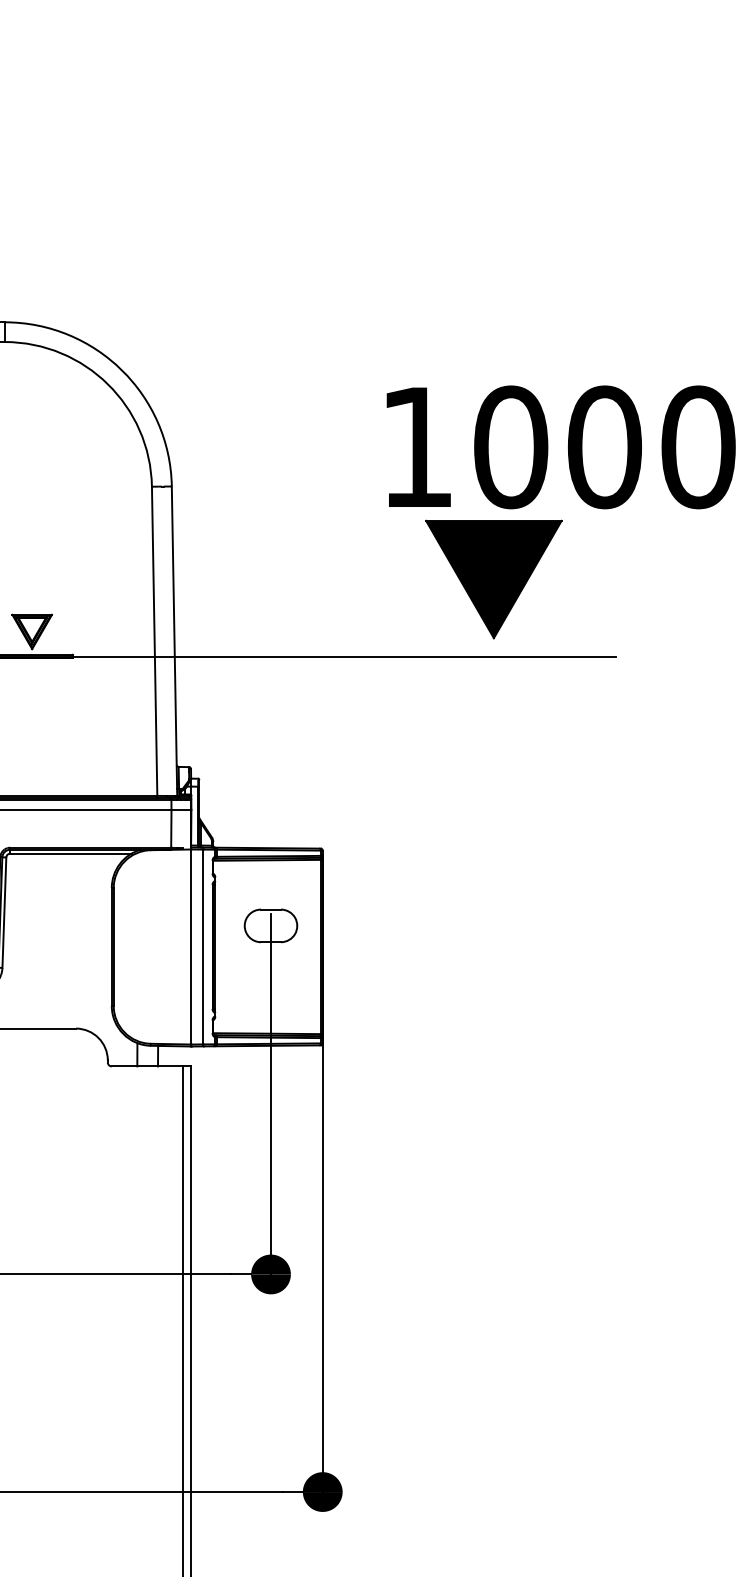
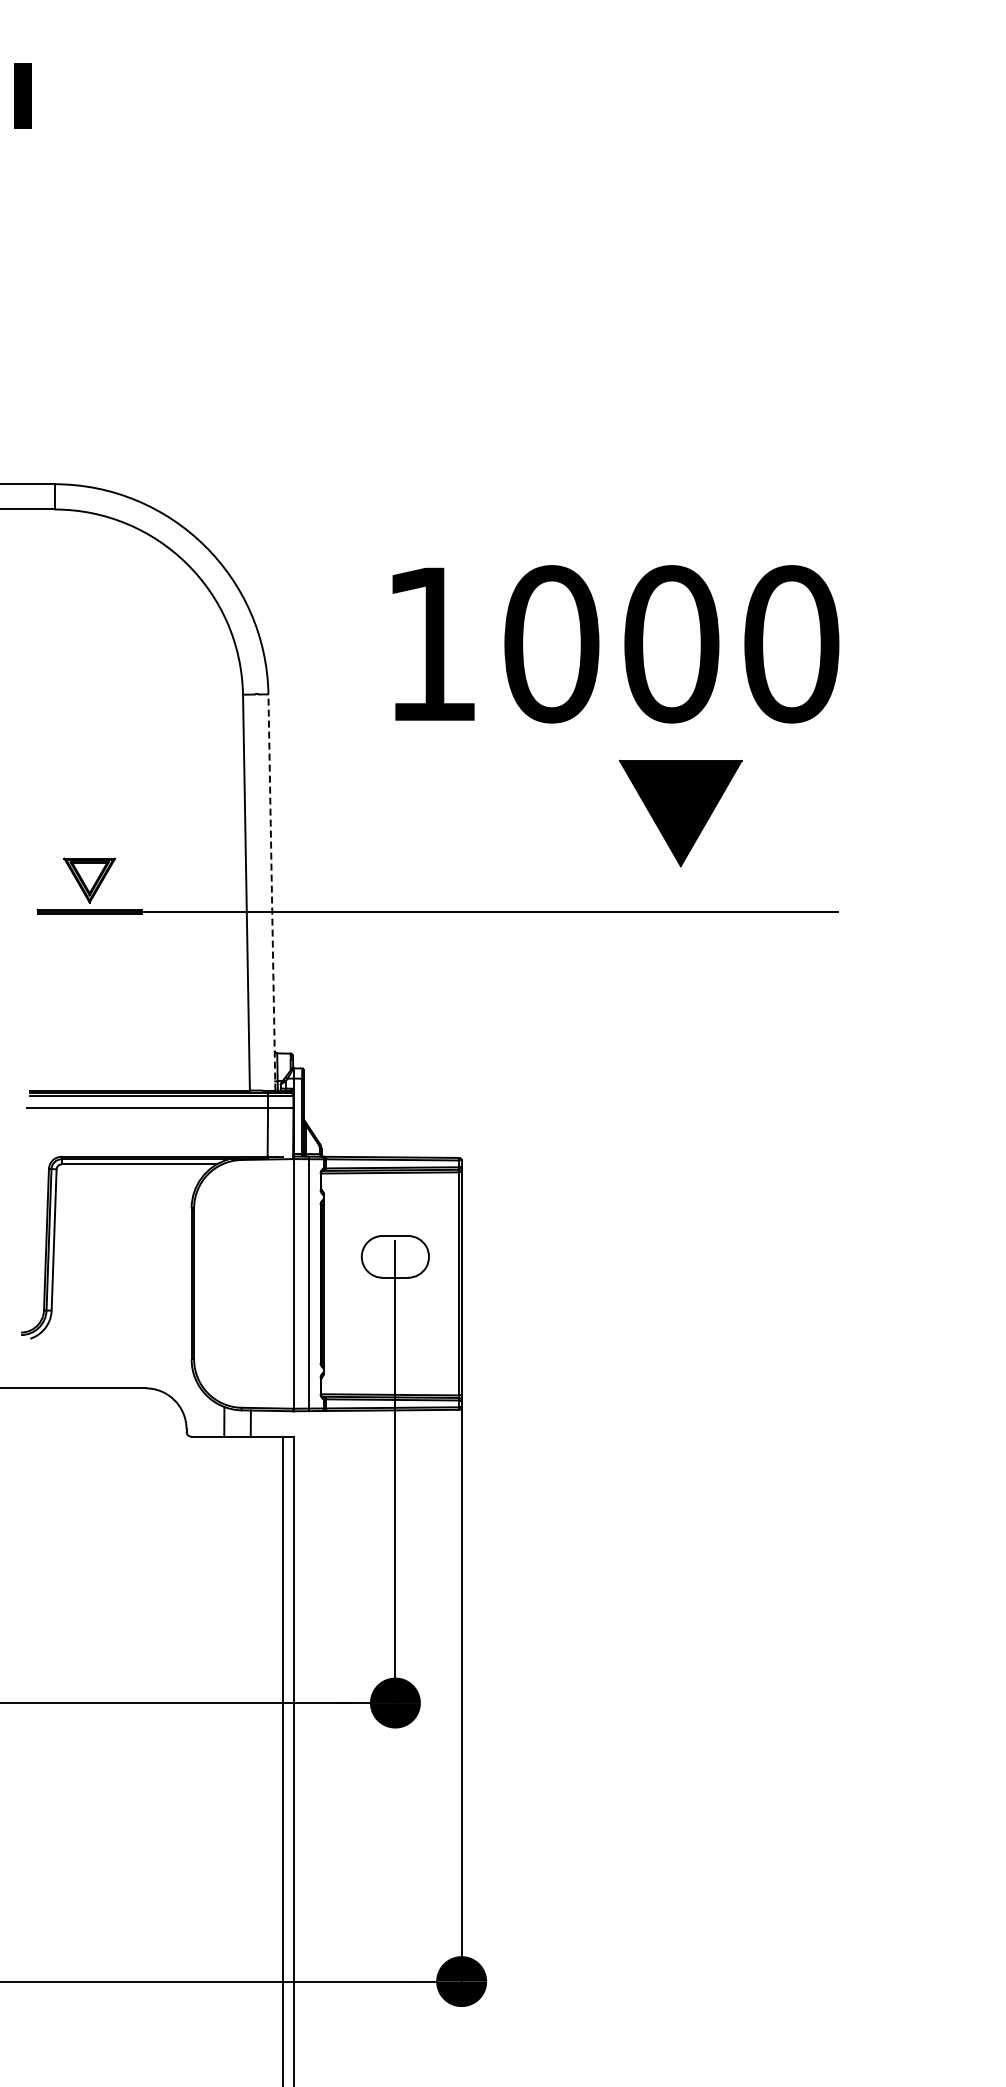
text: (560, 447) -> (615, 644), moved
part: (493, 579) -> (680, 813), size x0.7
line: (174, 641) -> (271, 892), solid -> dashed

